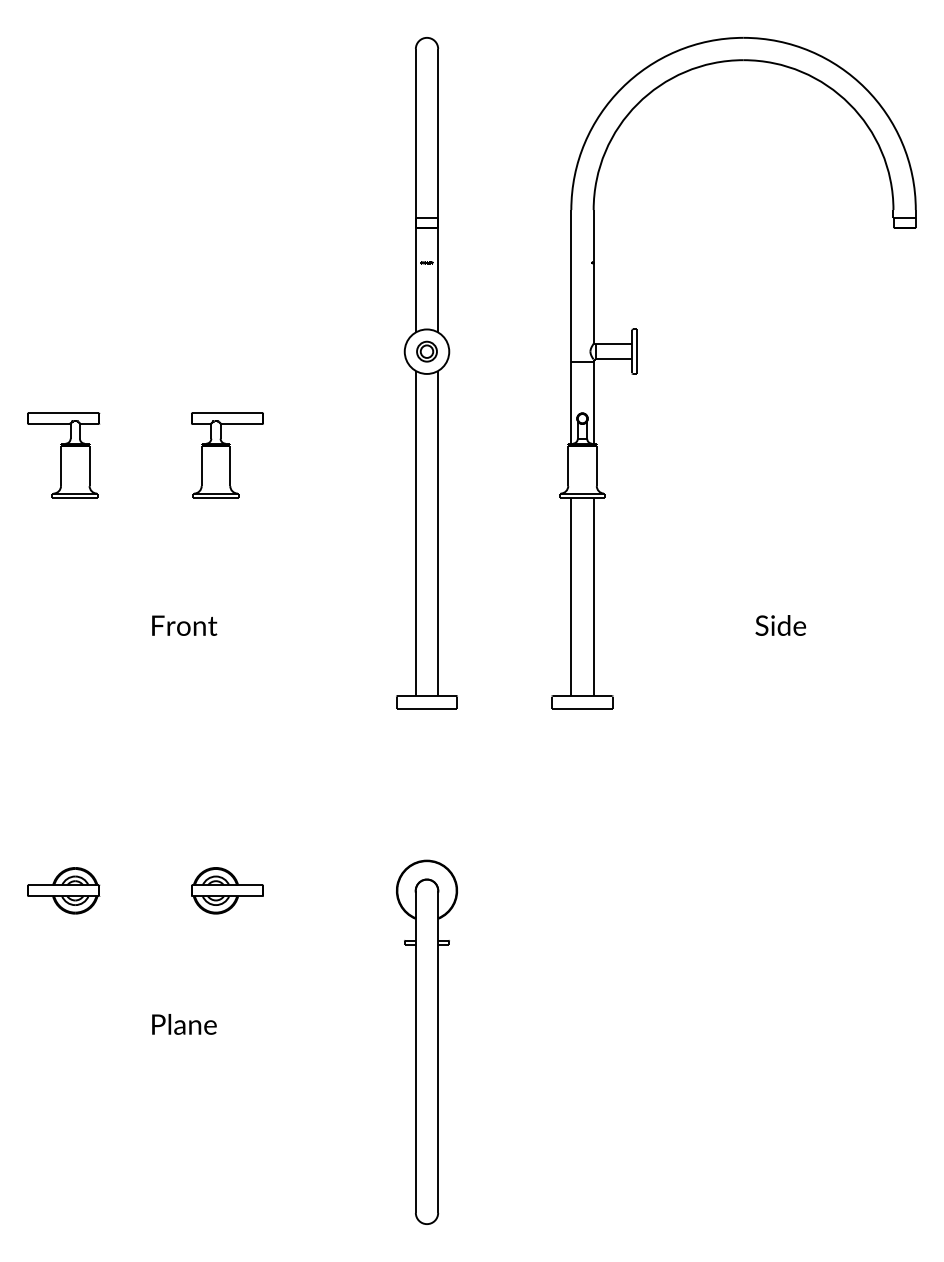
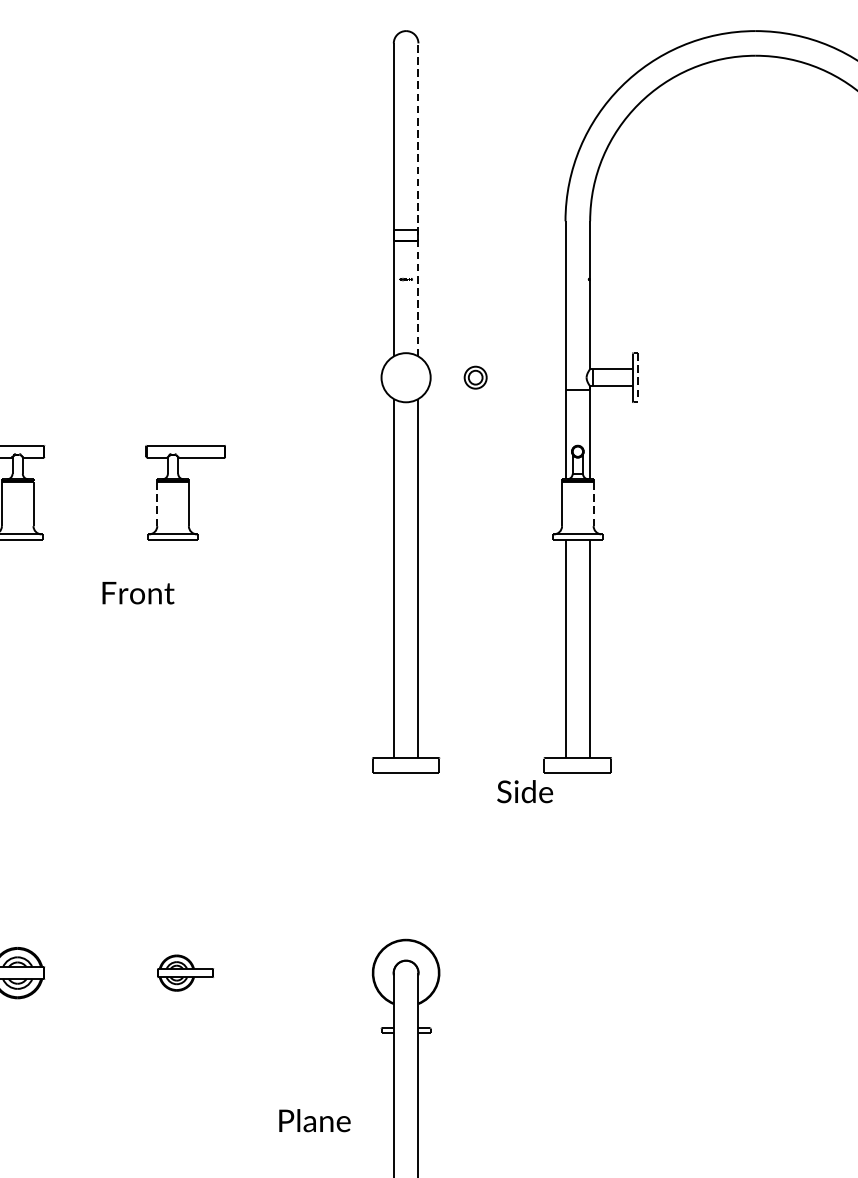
line: (438, 190) -> (418, 199), solid -> dashed
part: (426, 351) -> (475, 377), moved
line: (636, 352) -> (637, 378), solid -> dashed
line: (201, 466) -> (157, 504), solid -> dashed
line: (596, 466) -> (593, 504), solid -> dashed
text: (184, 625) -> (138, 592), moved
text: (780, 625) -> (524, 791), moved
part: (227, 890) -> (185, 972), size x0.7
text: (184, 1024) -> (314, 1120), moved

